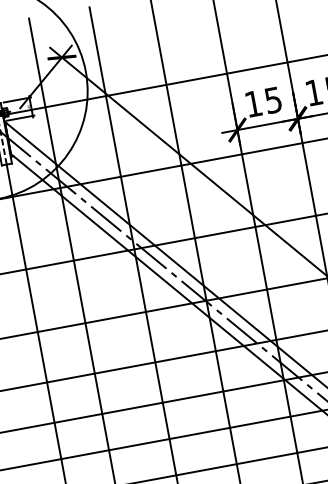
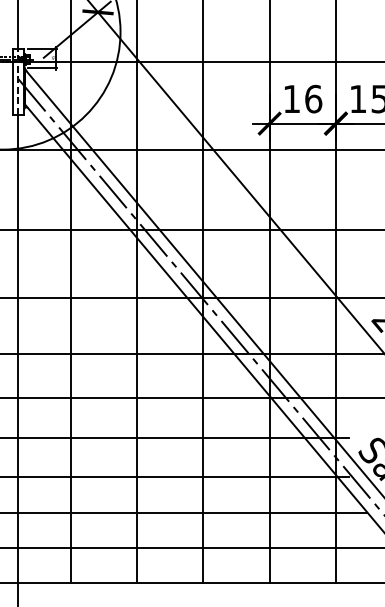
text: (273, 99) -> (313, 98), 15 -> 16

